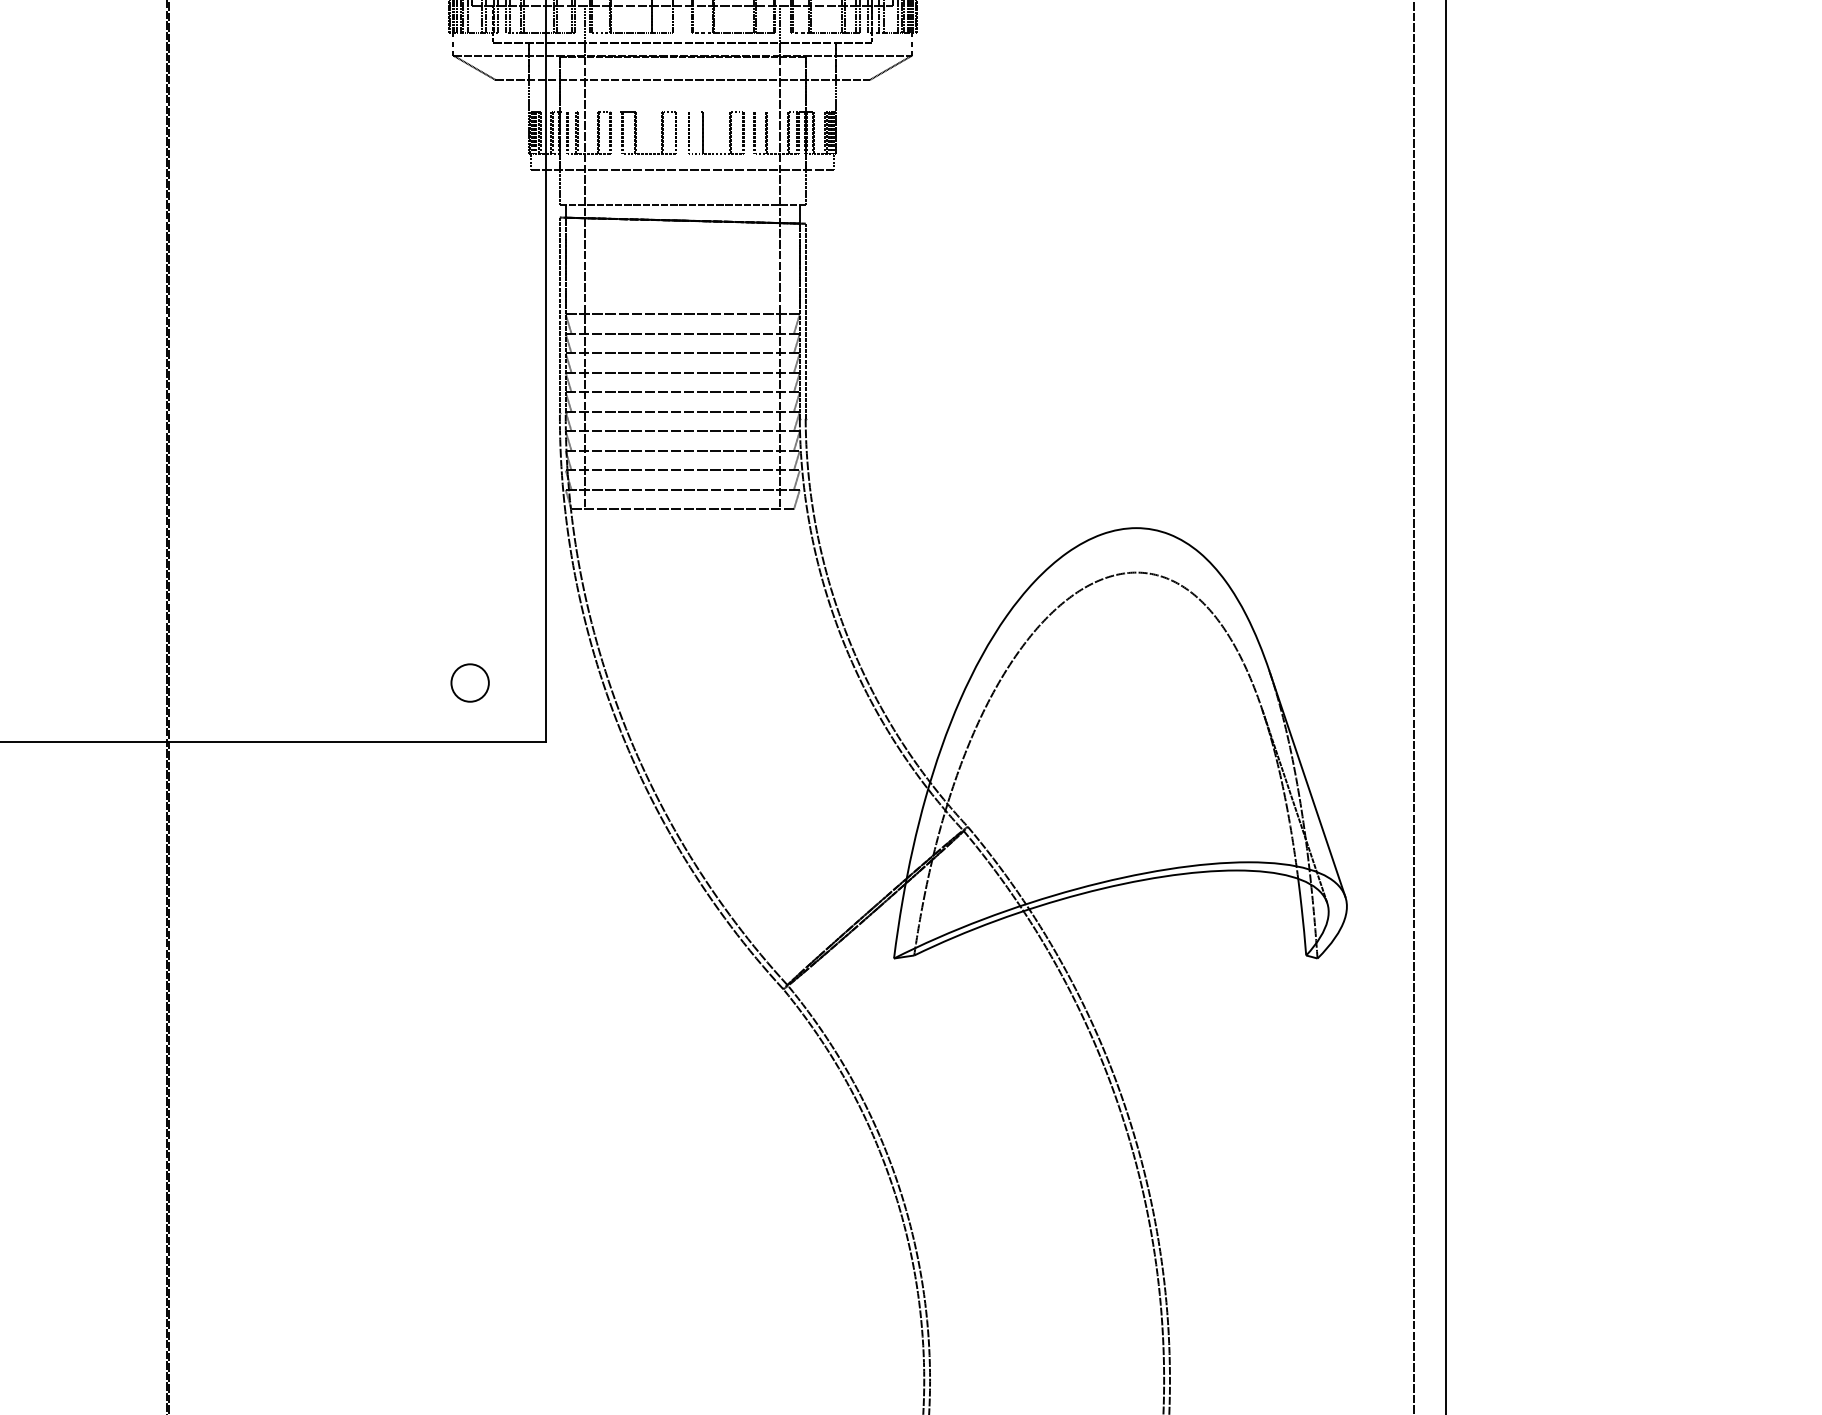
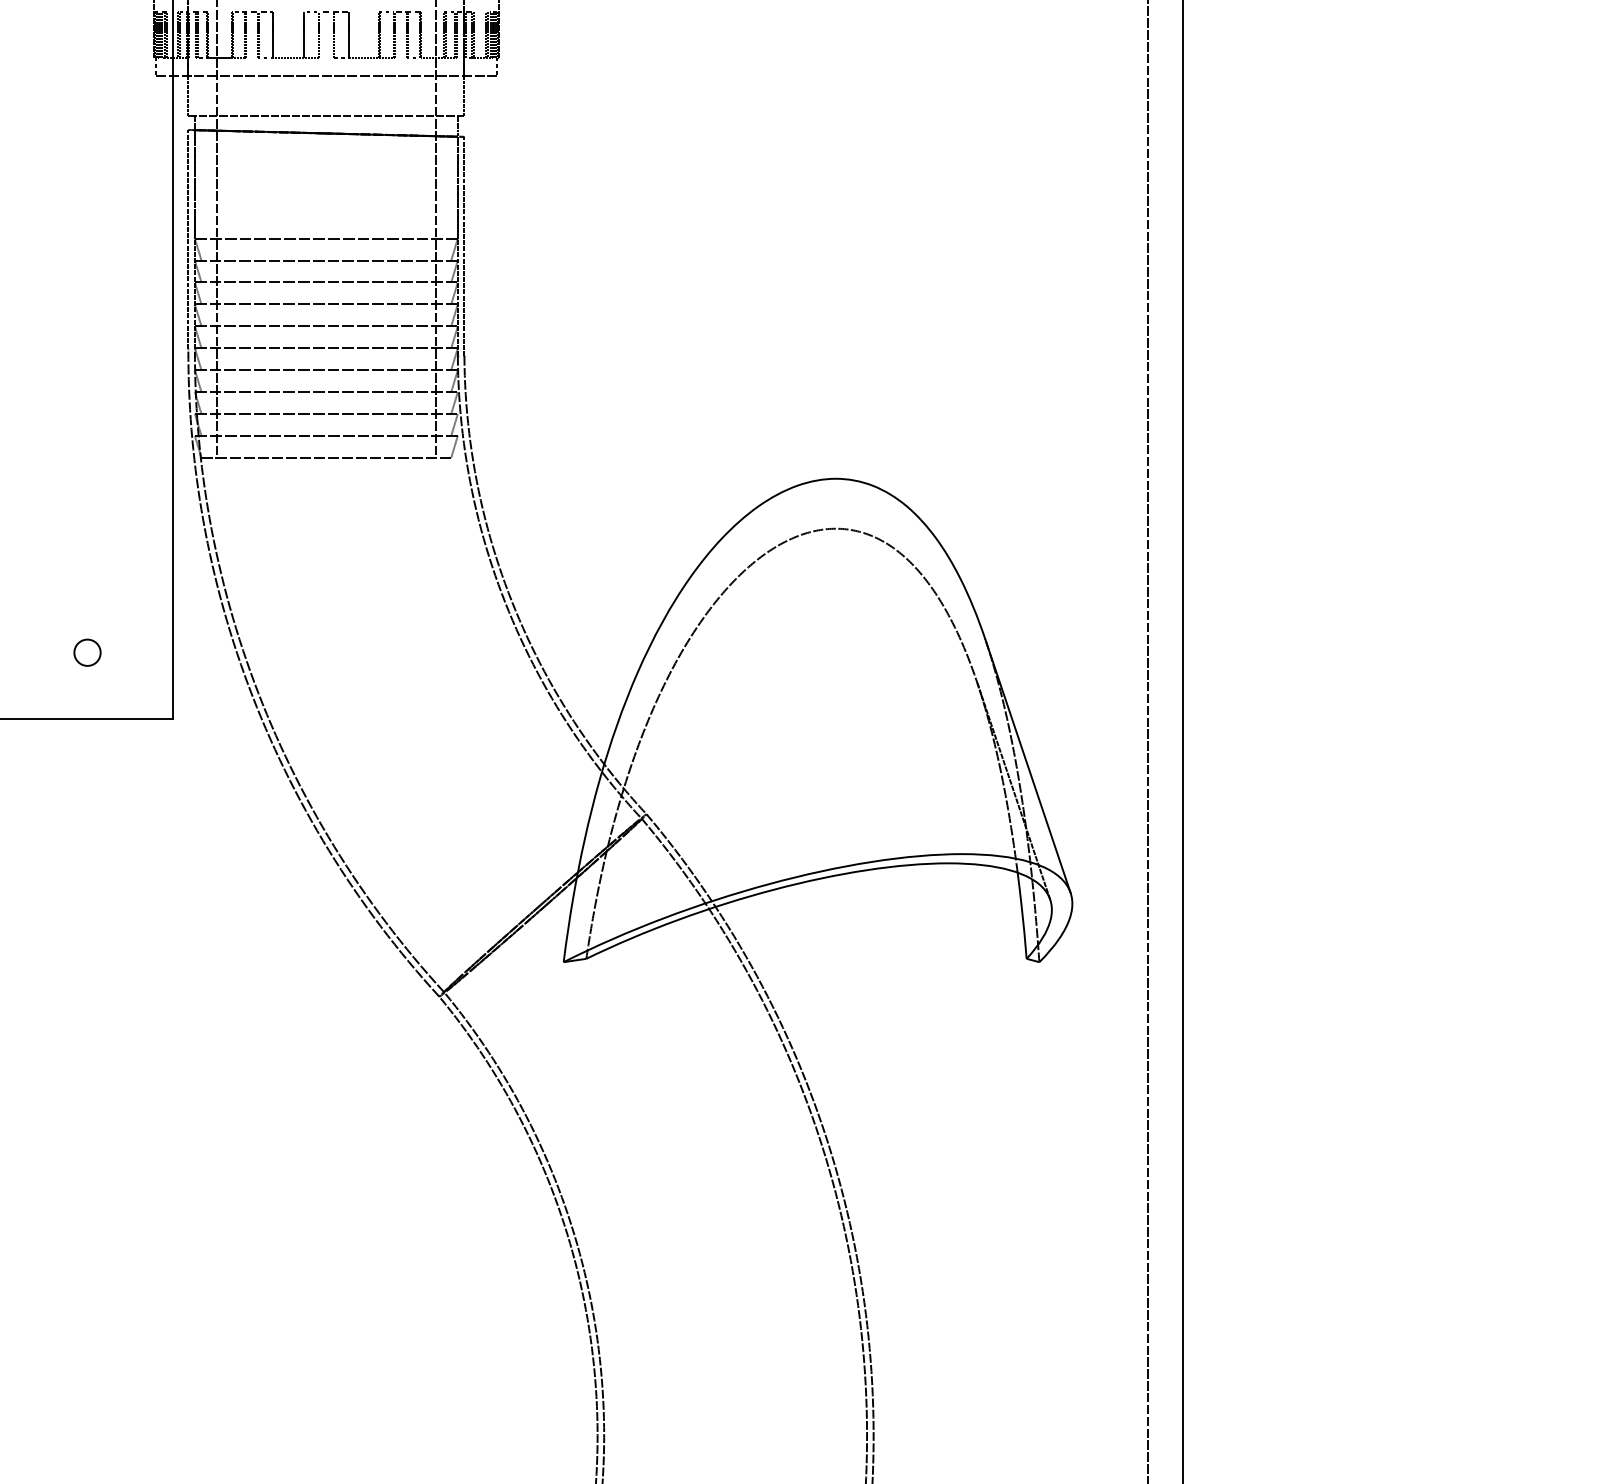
circle: (469, 682) -> (86, 652), size x0.62

